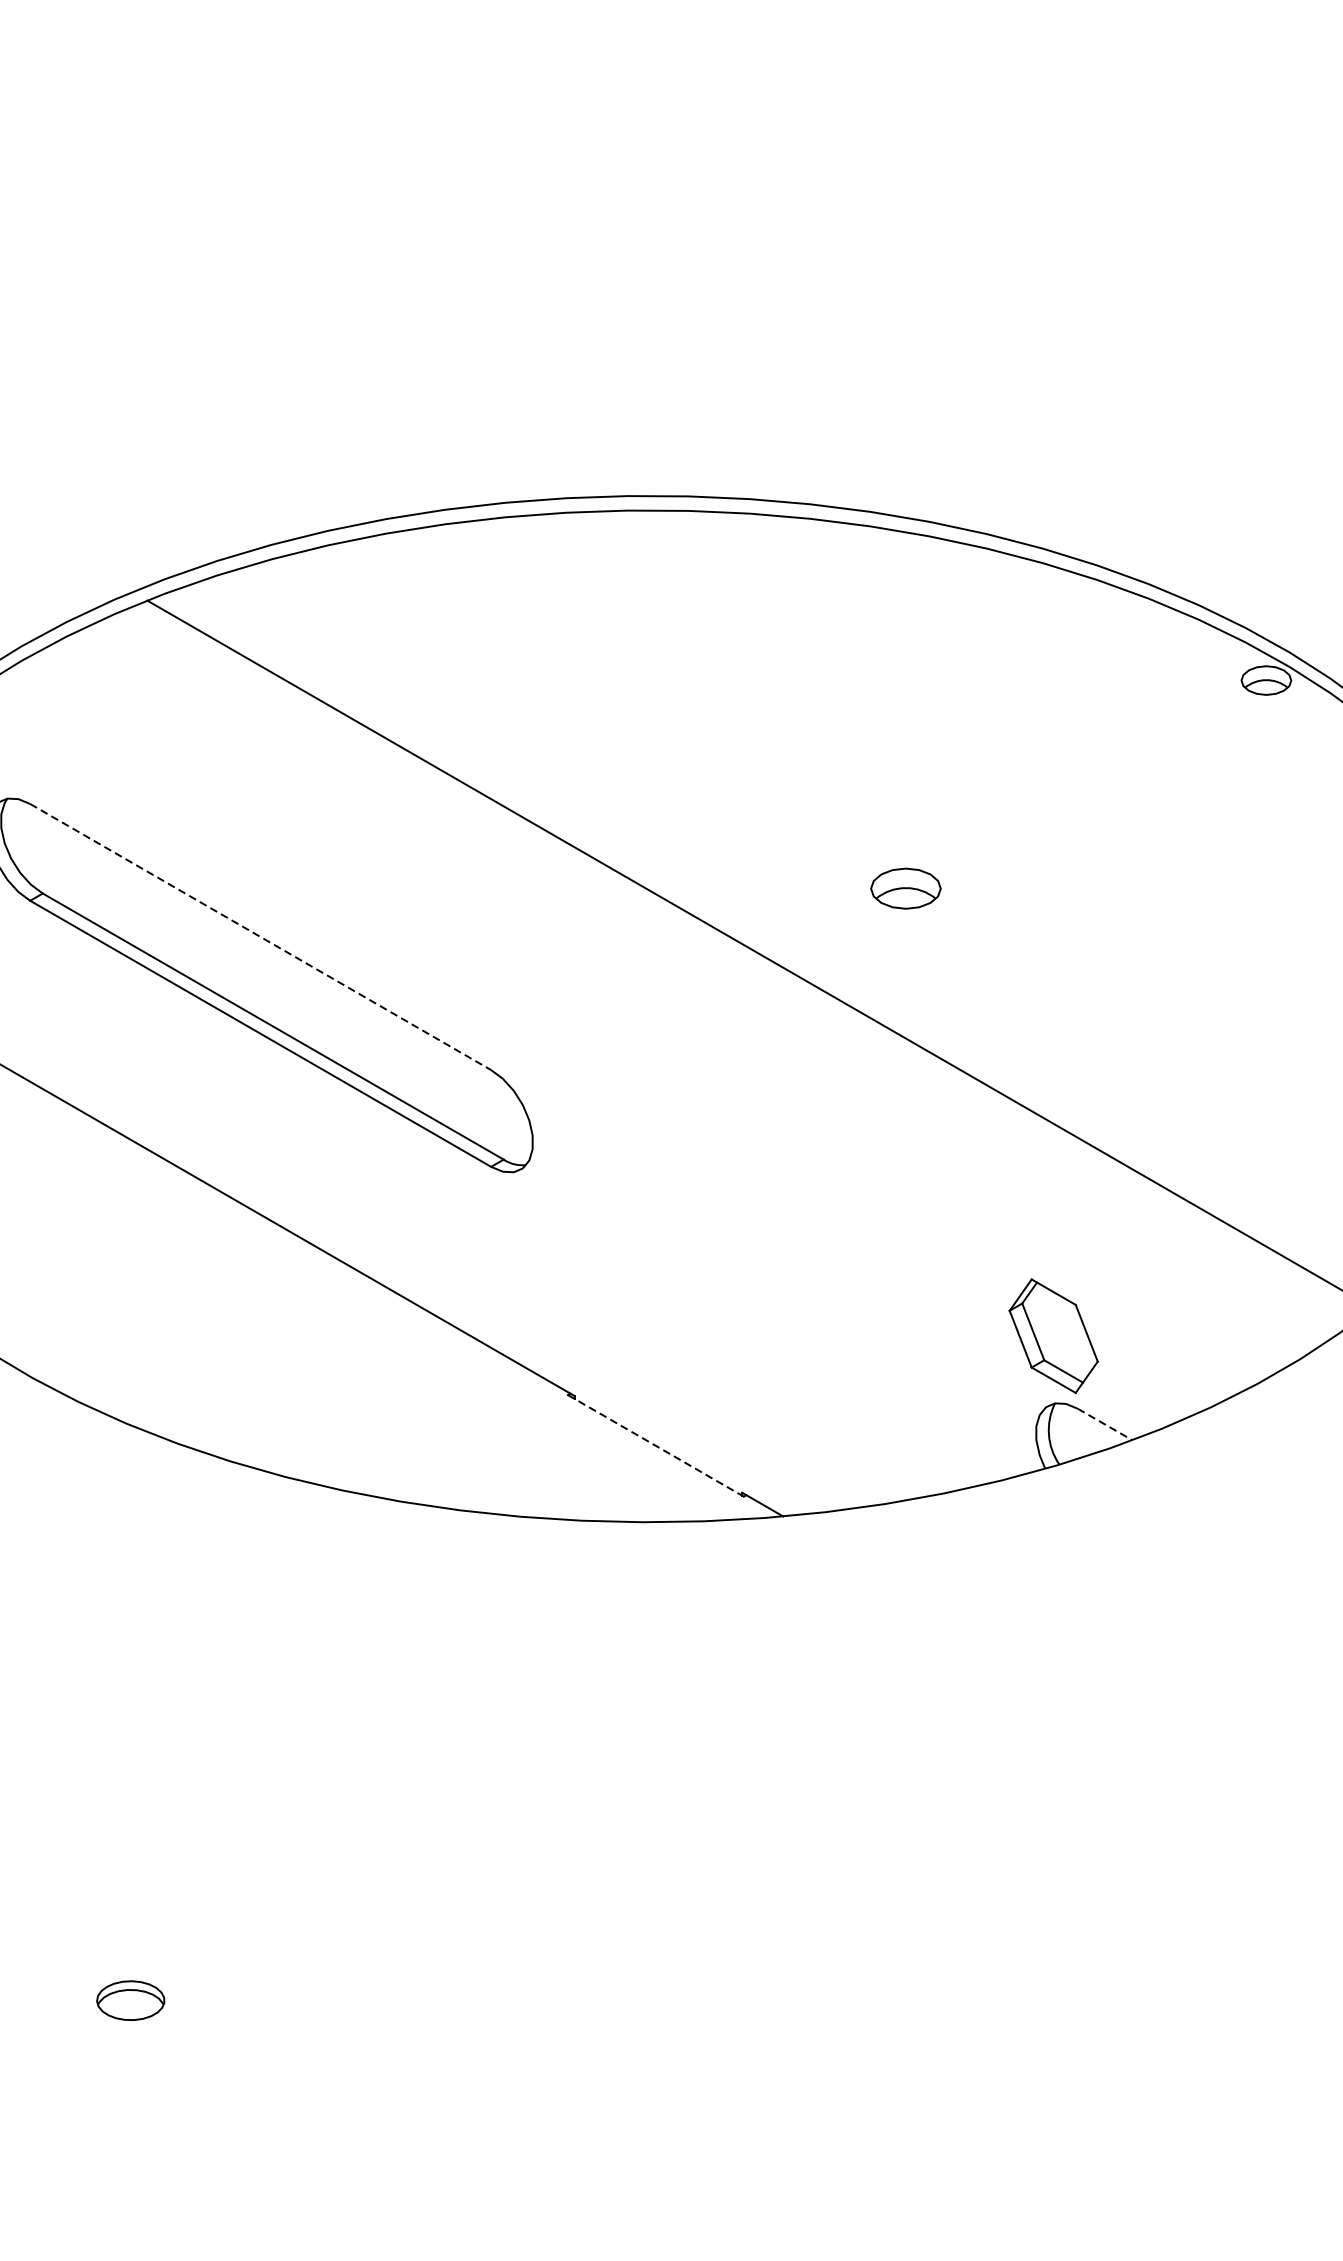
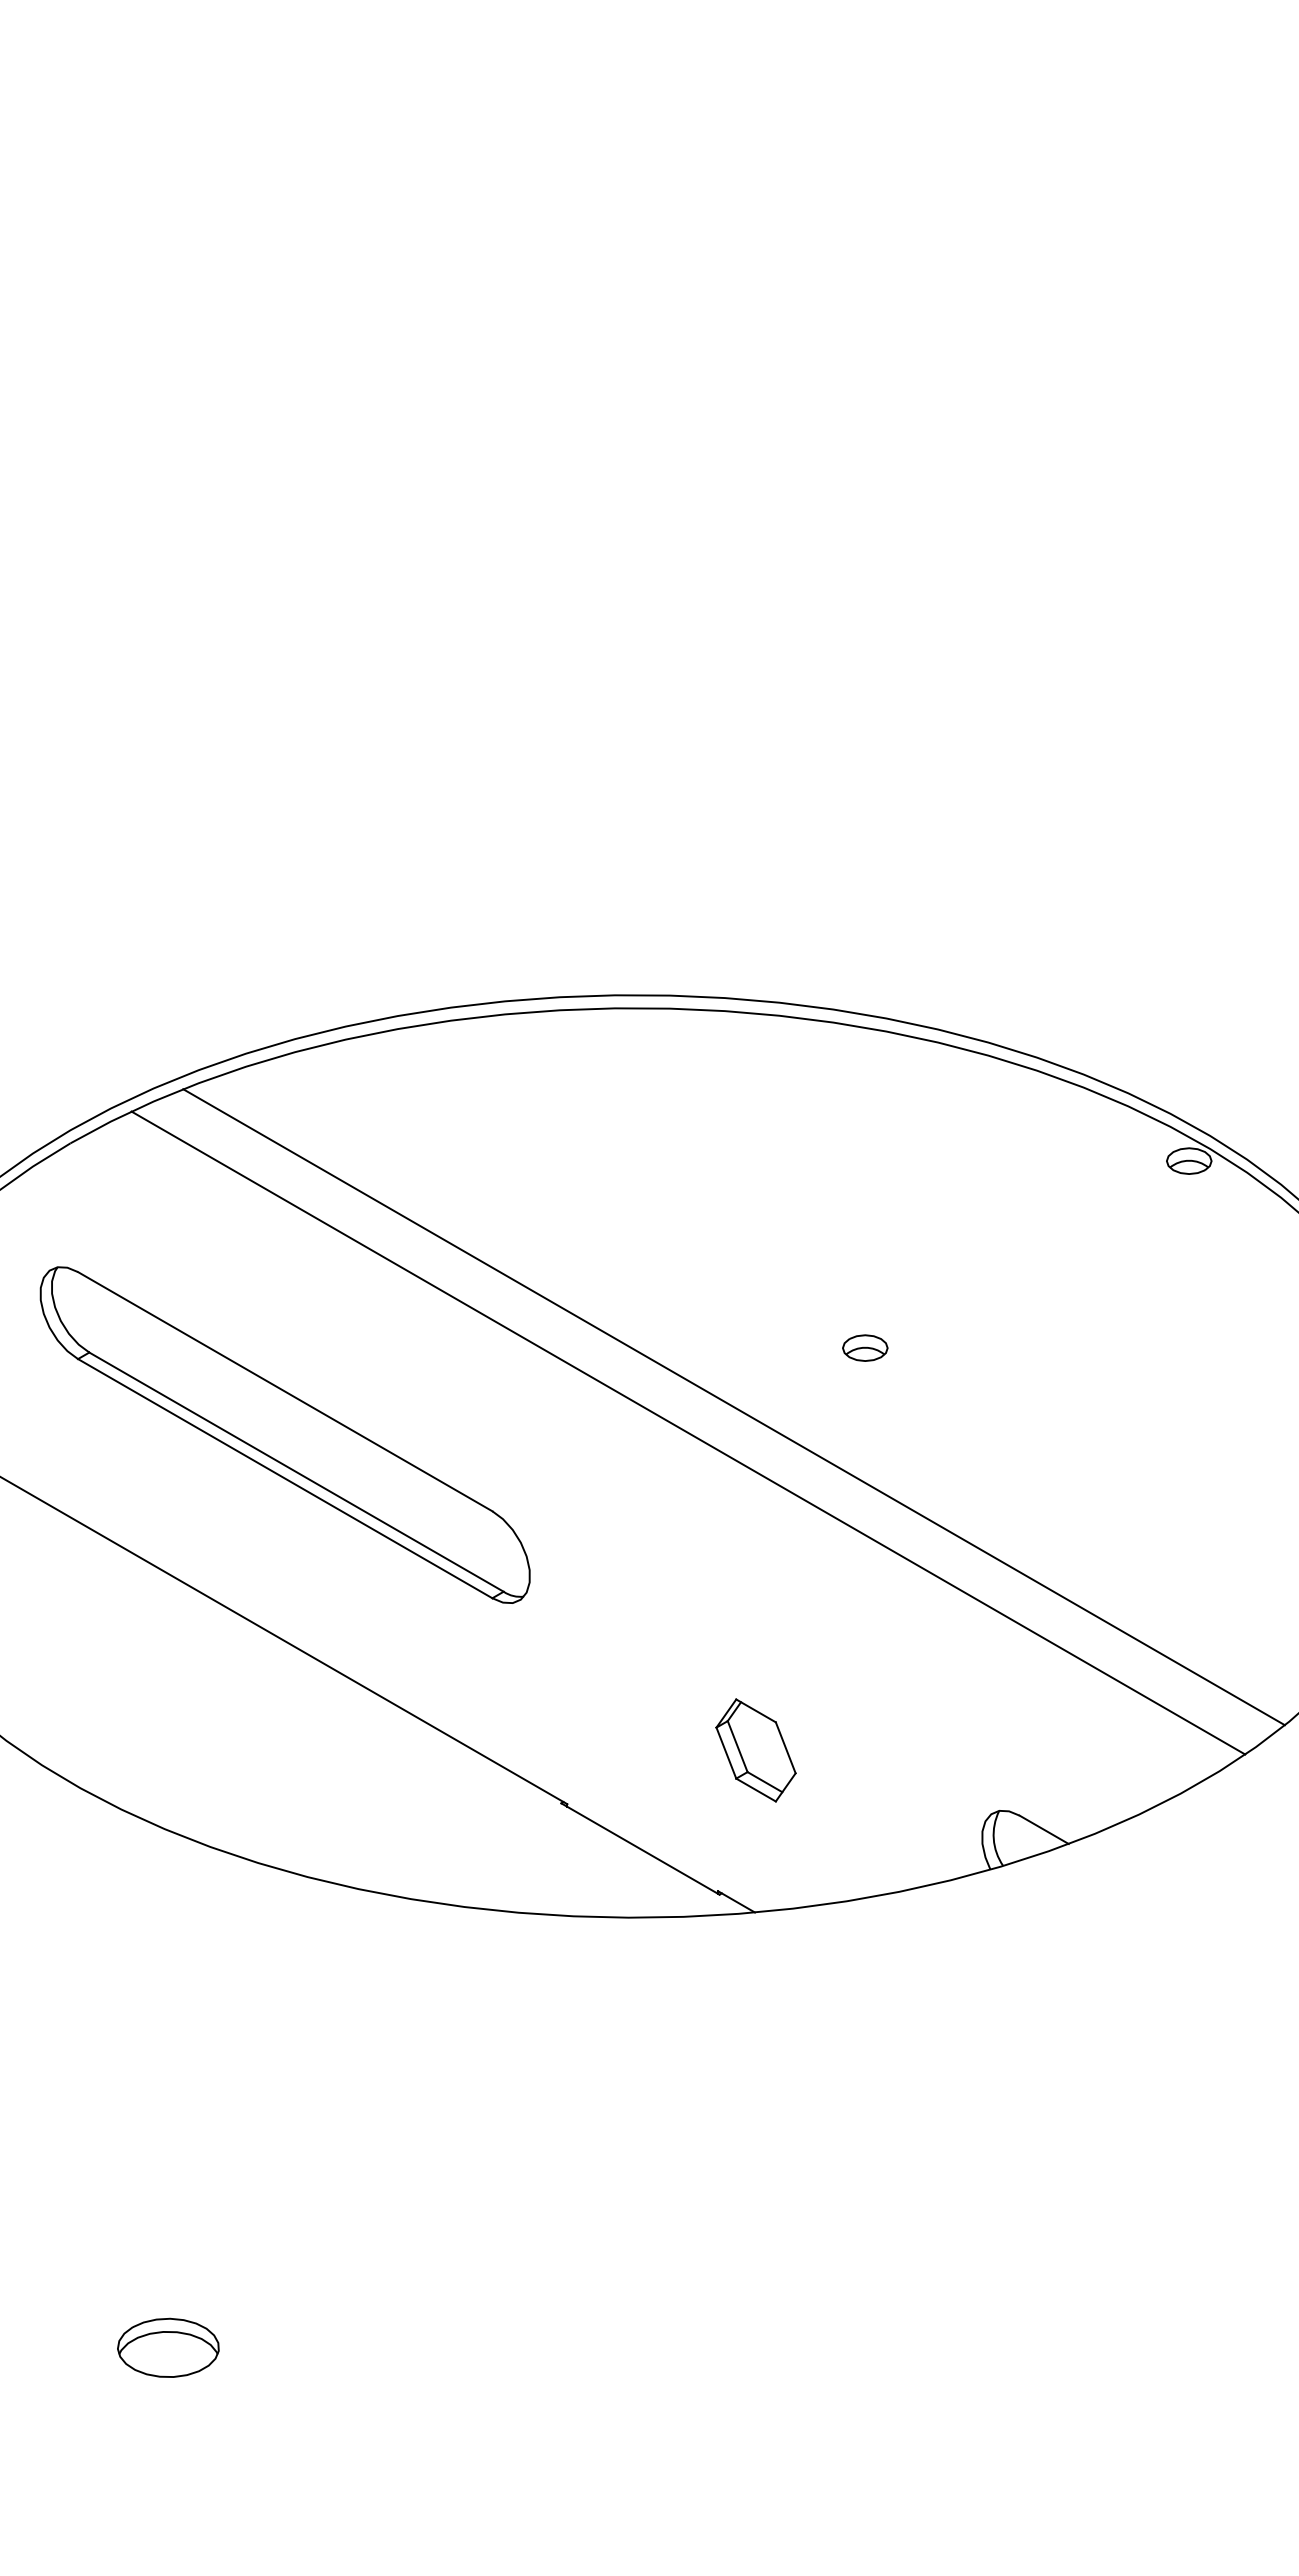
part: (906, 887) -> (865, 1347), size x0.71
line: (260, 936) -> (285, 1391), dashed -> solid
line: (709, 982) -> (688, 1432), added
part: (1053, 1336) -> (755, 1750), moved
line: (1105, 1425) -> (1044, 1830), dashed -> solid
line: (655, 1446) -> (640, 1849), dashed -> solid
part: (130, 2000) -> (168, 2347), size x1.67

